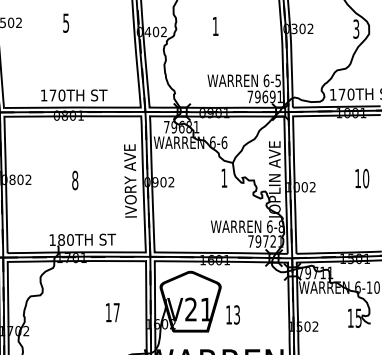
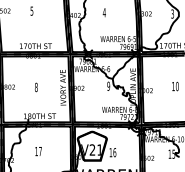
text: (213, 25) -> (103, 12), 1 -> 4
text: (223, 176) -> (108, 85), 1 -> 9
text: (112, 312) -> (38, 151), moved
text: (236, 314) -> (114, 152), 13 -> 16

